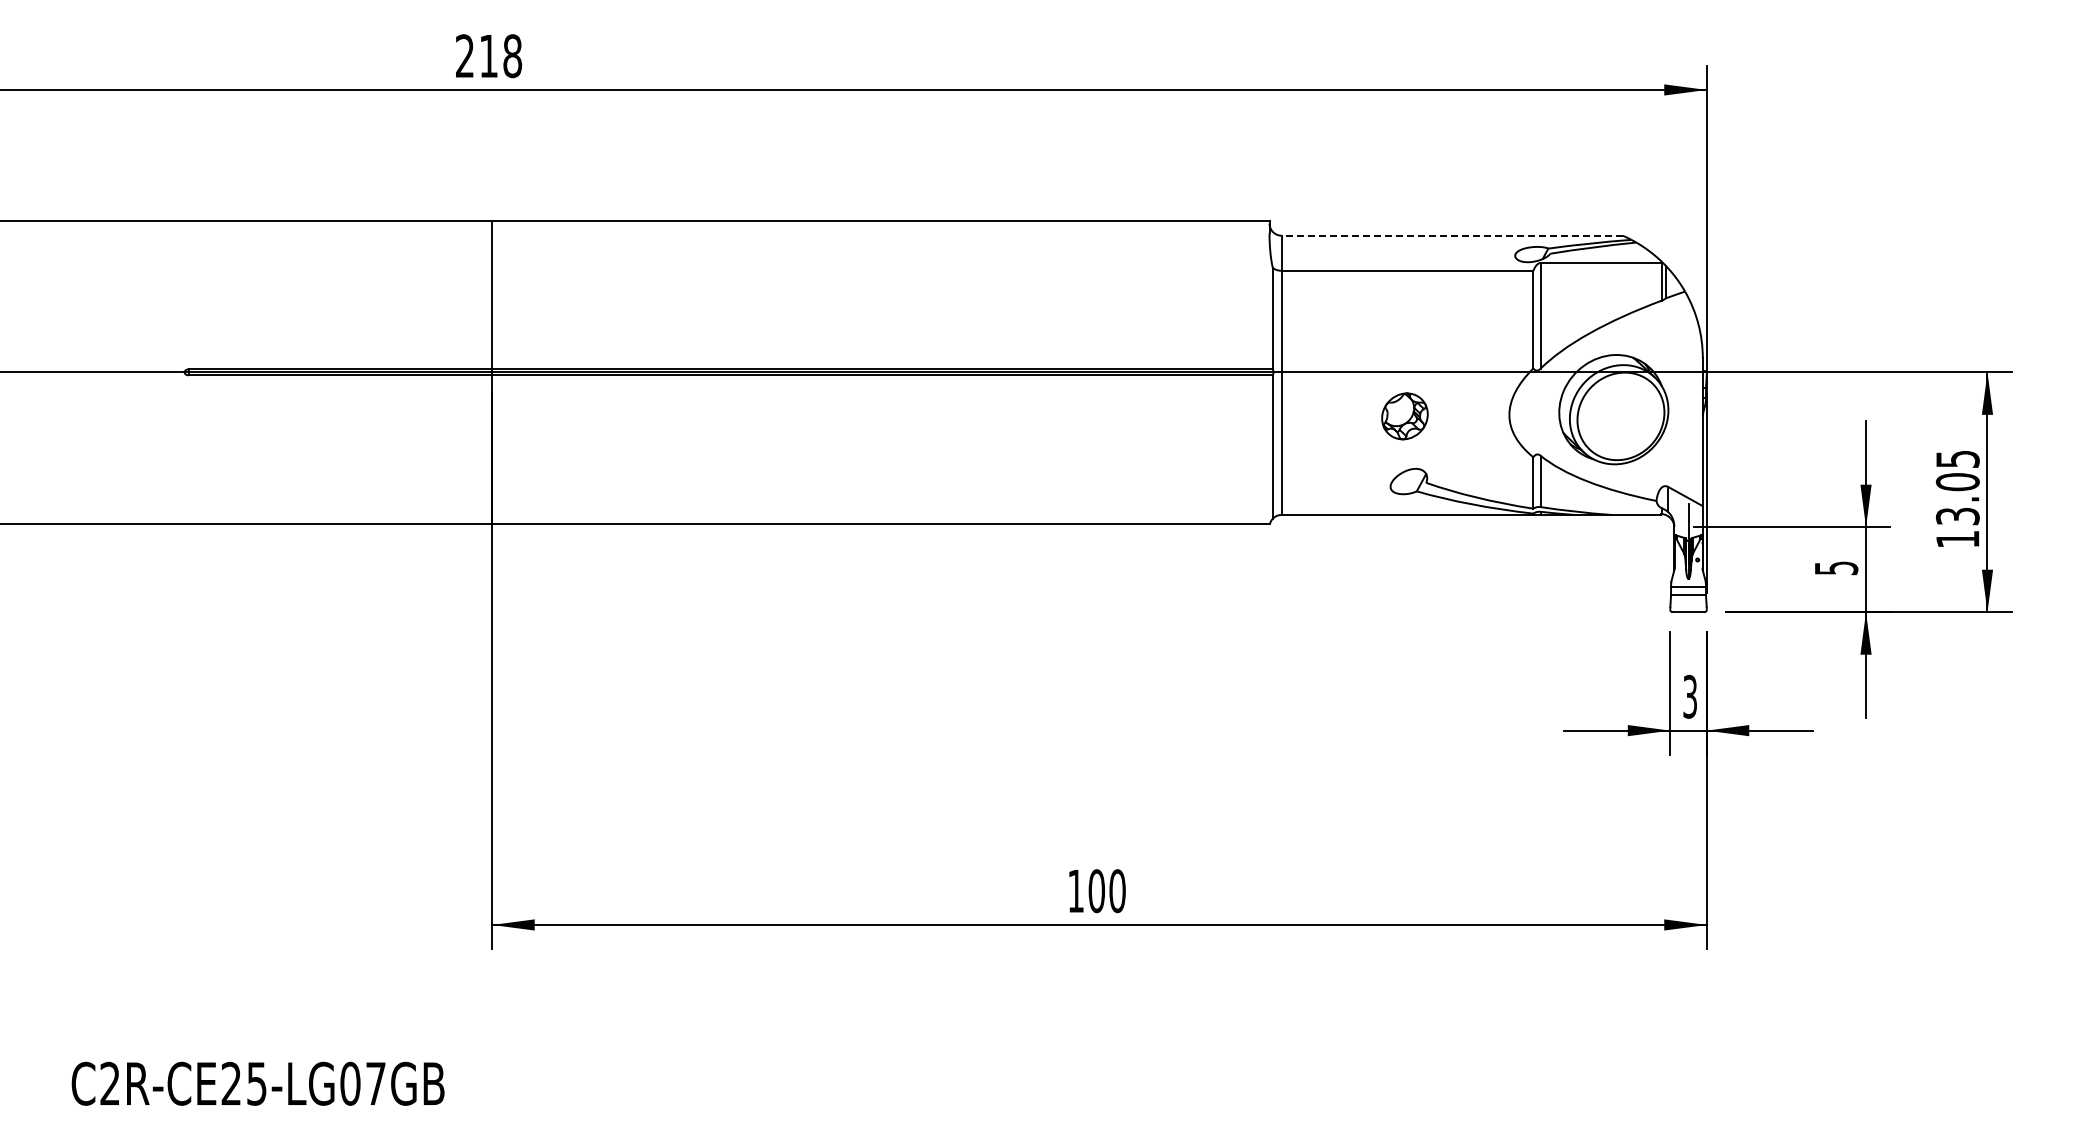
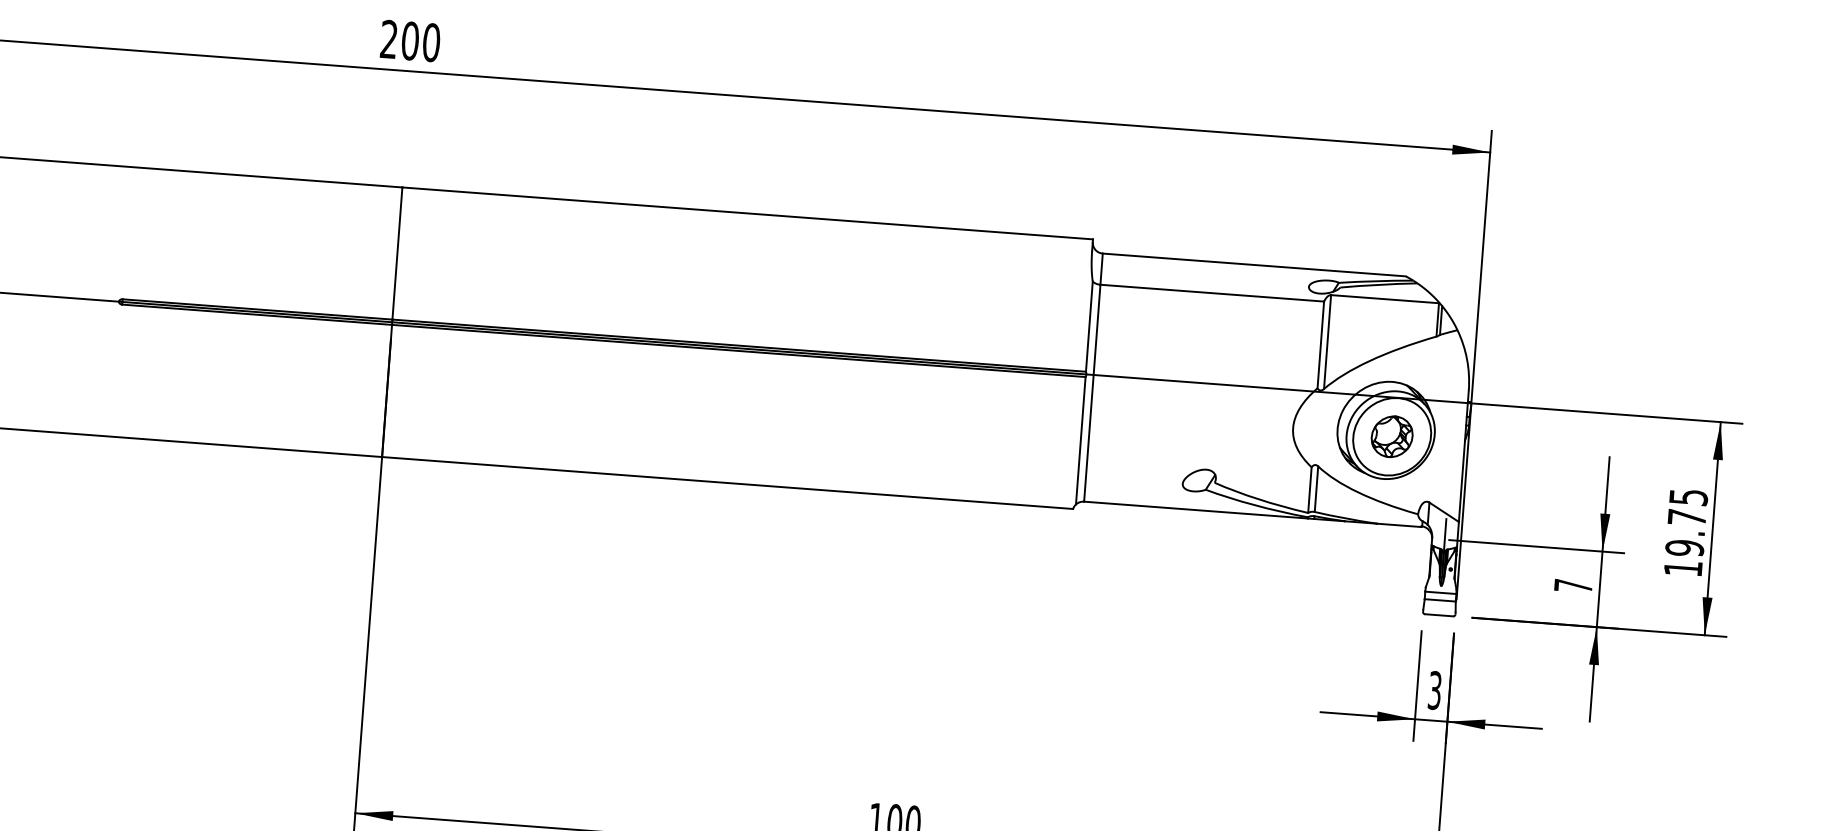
text: (500, 56) -> (420, 42), 218 -> 200
line: (1452, 235) -> (1254, 264), dashed -> solid
part: (1404, 416) -> (1391, 436), moved
text: (1957, 499) -> (1685, 533), 13.05 -> 19.75
text: (1836, 568) -> (1573, 586), 5 -> 7

